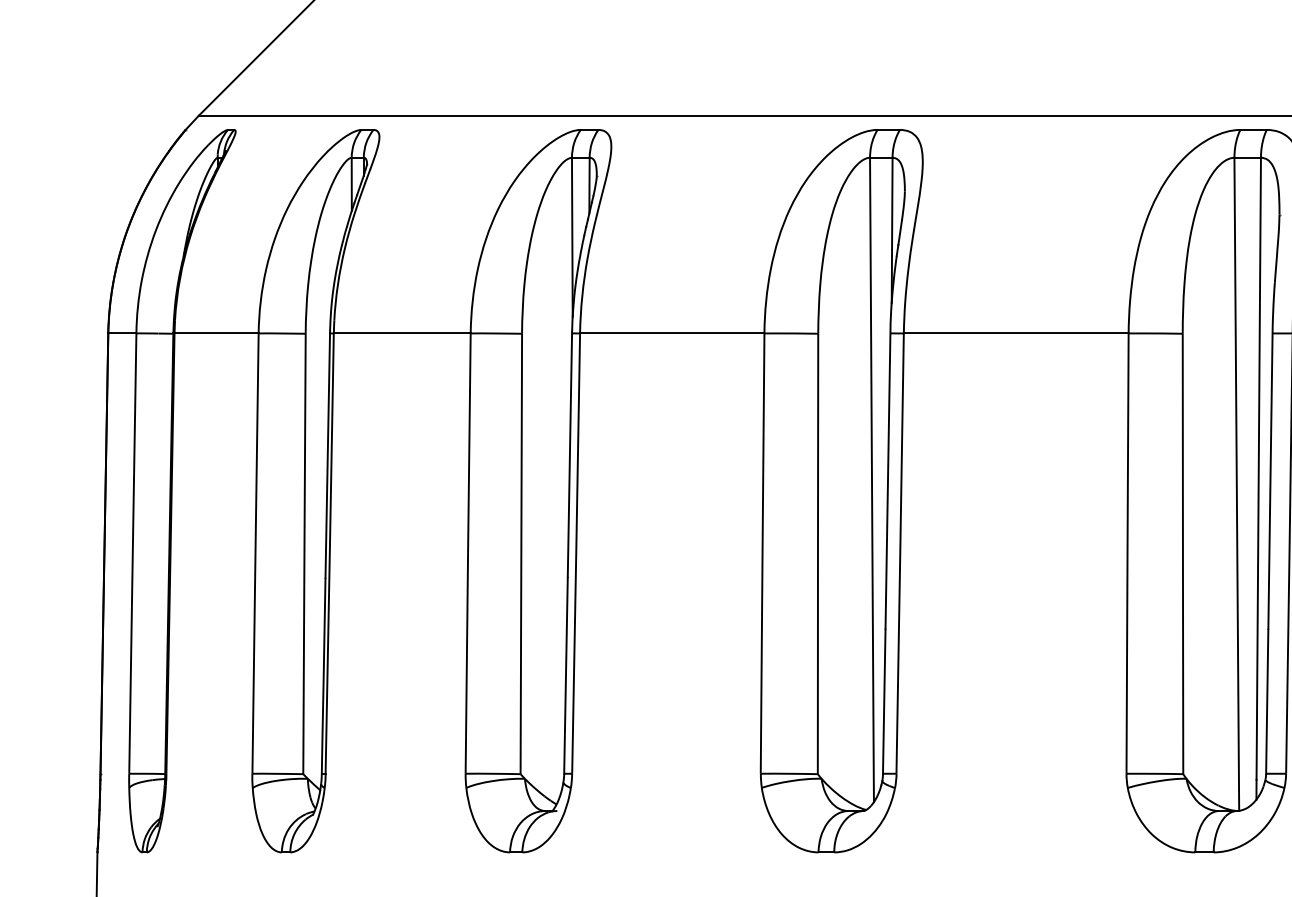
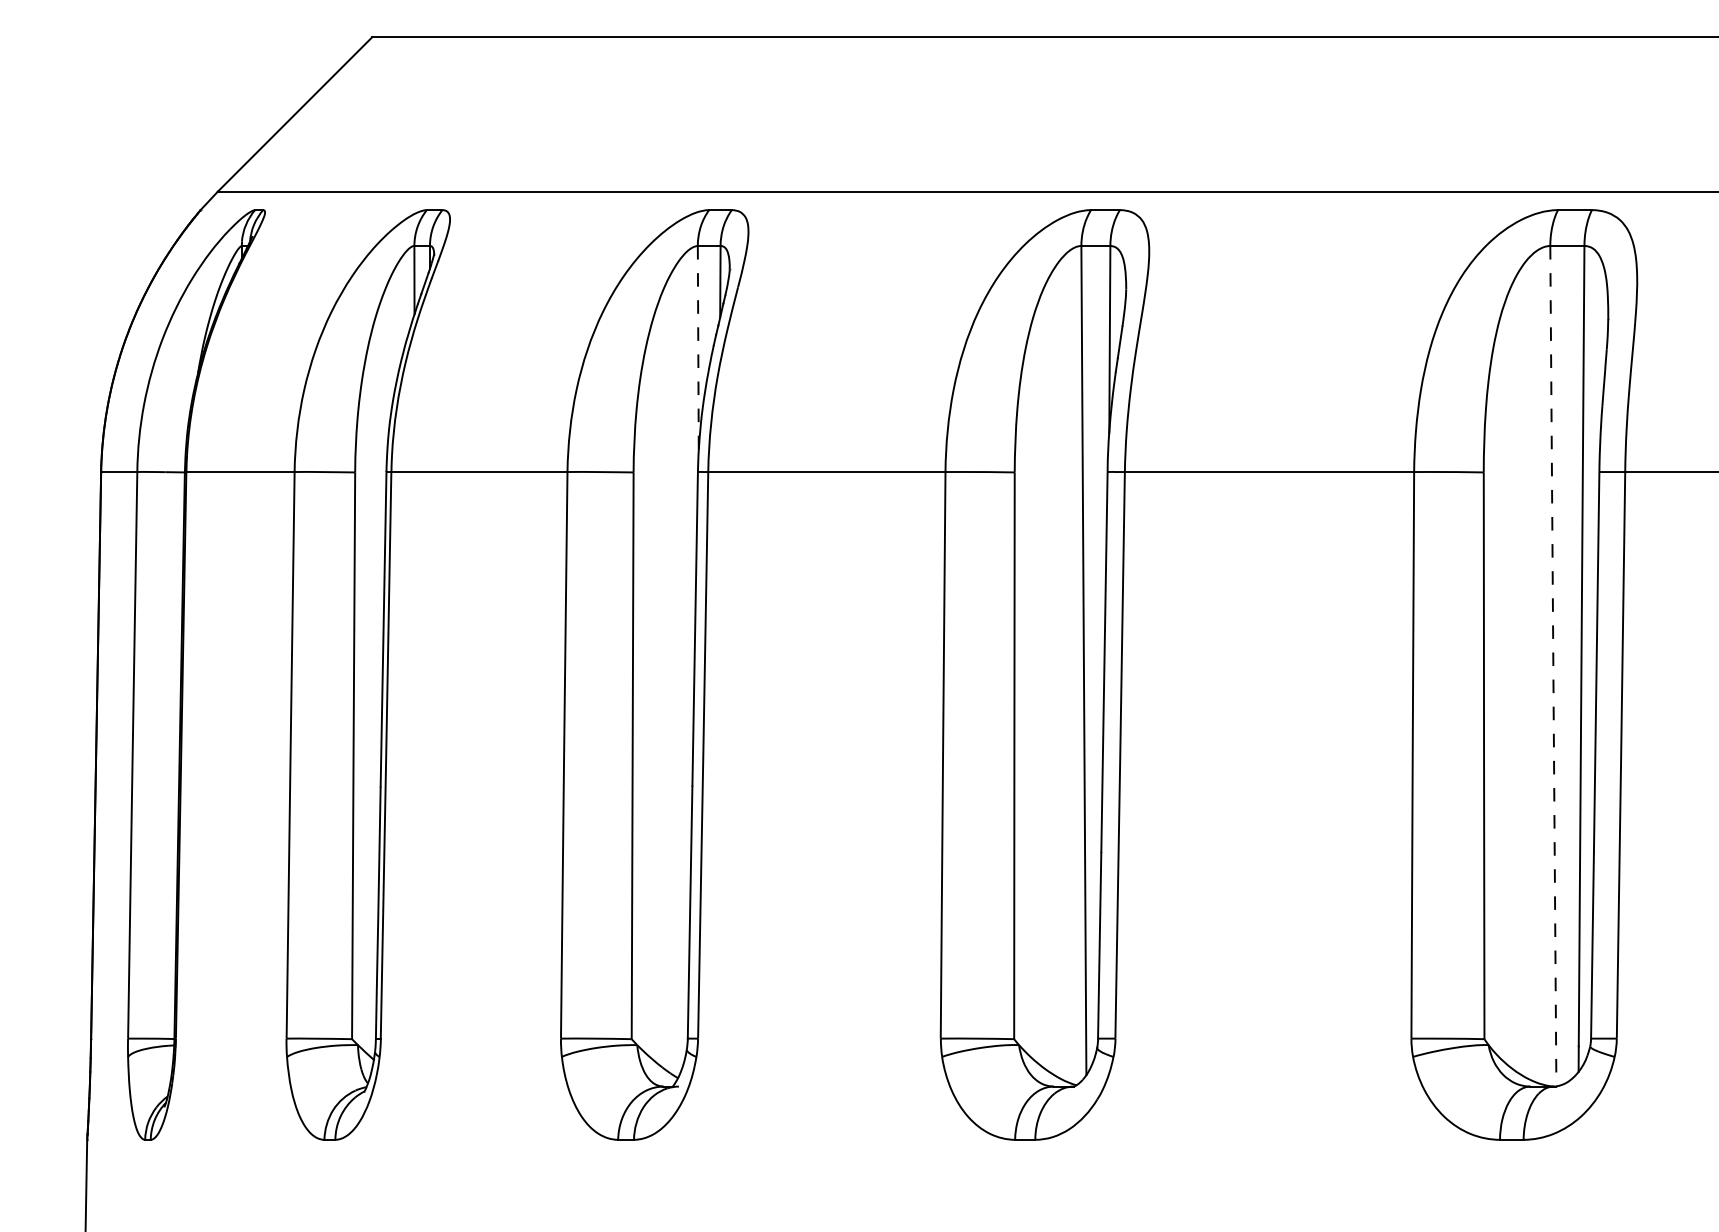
line: (572, 237) -> (698, 348), solid -> dashed
line: (1236, 484) -> (1553, 666), solid -> dashed

